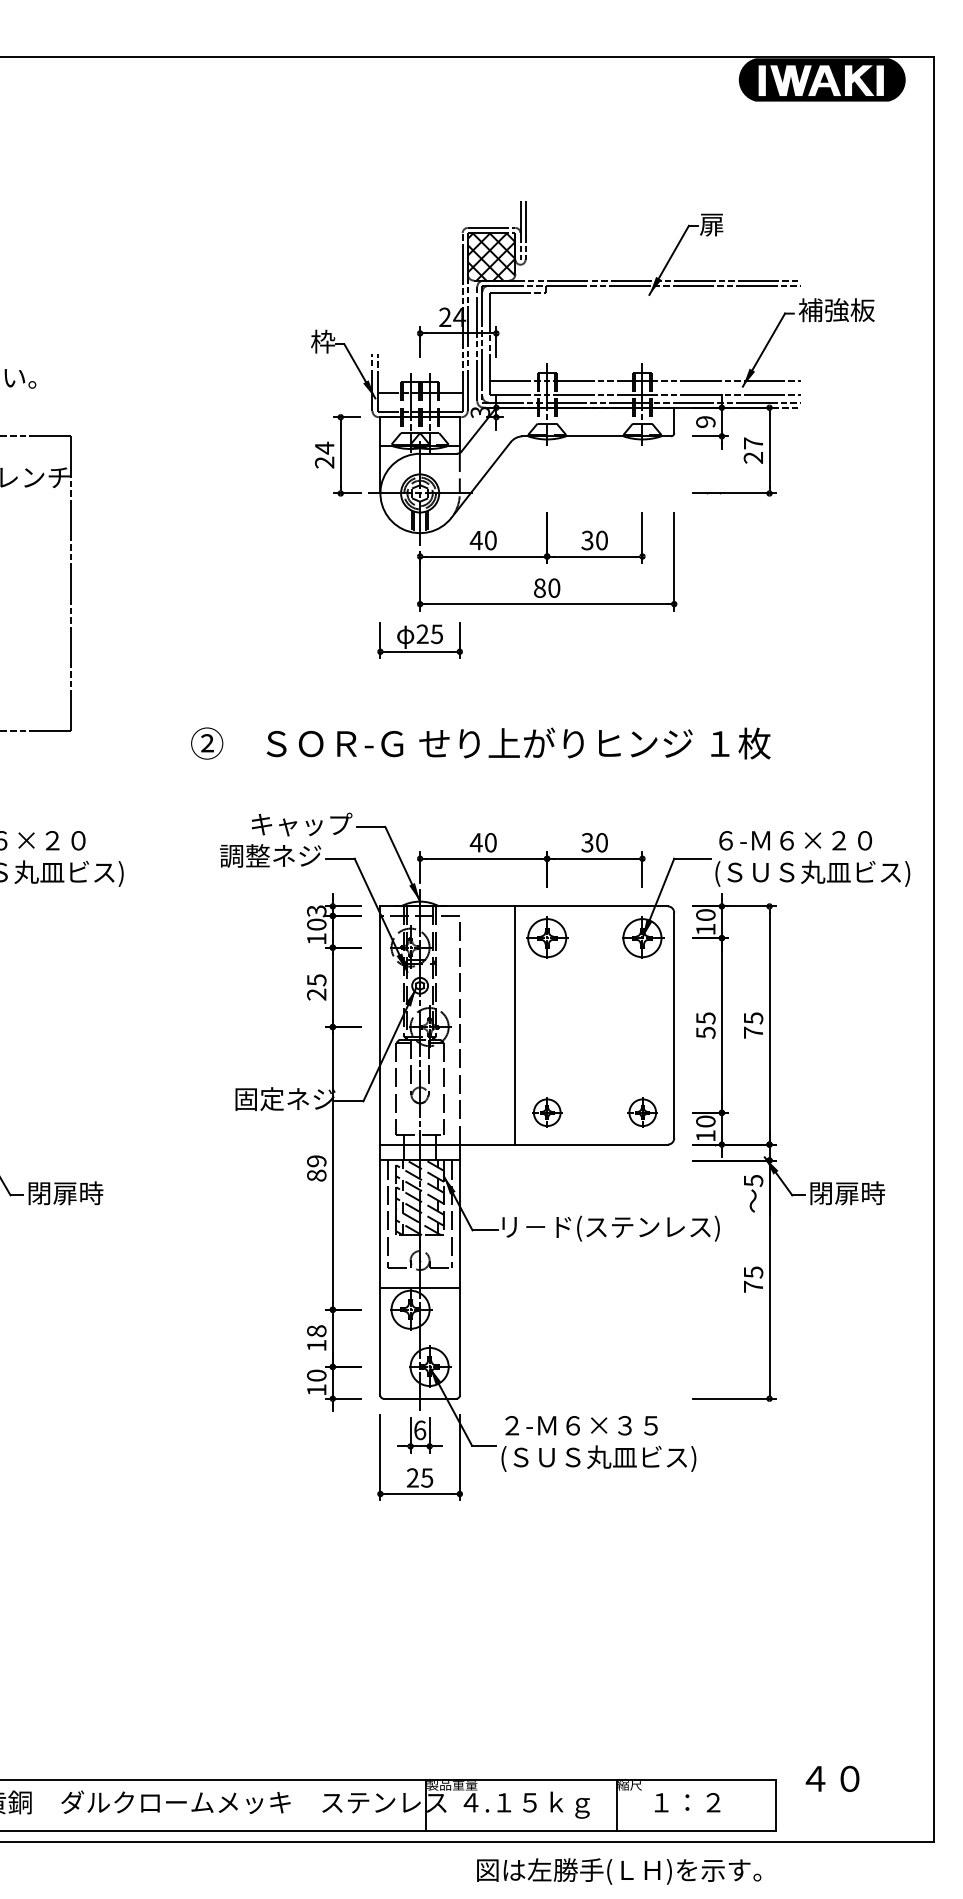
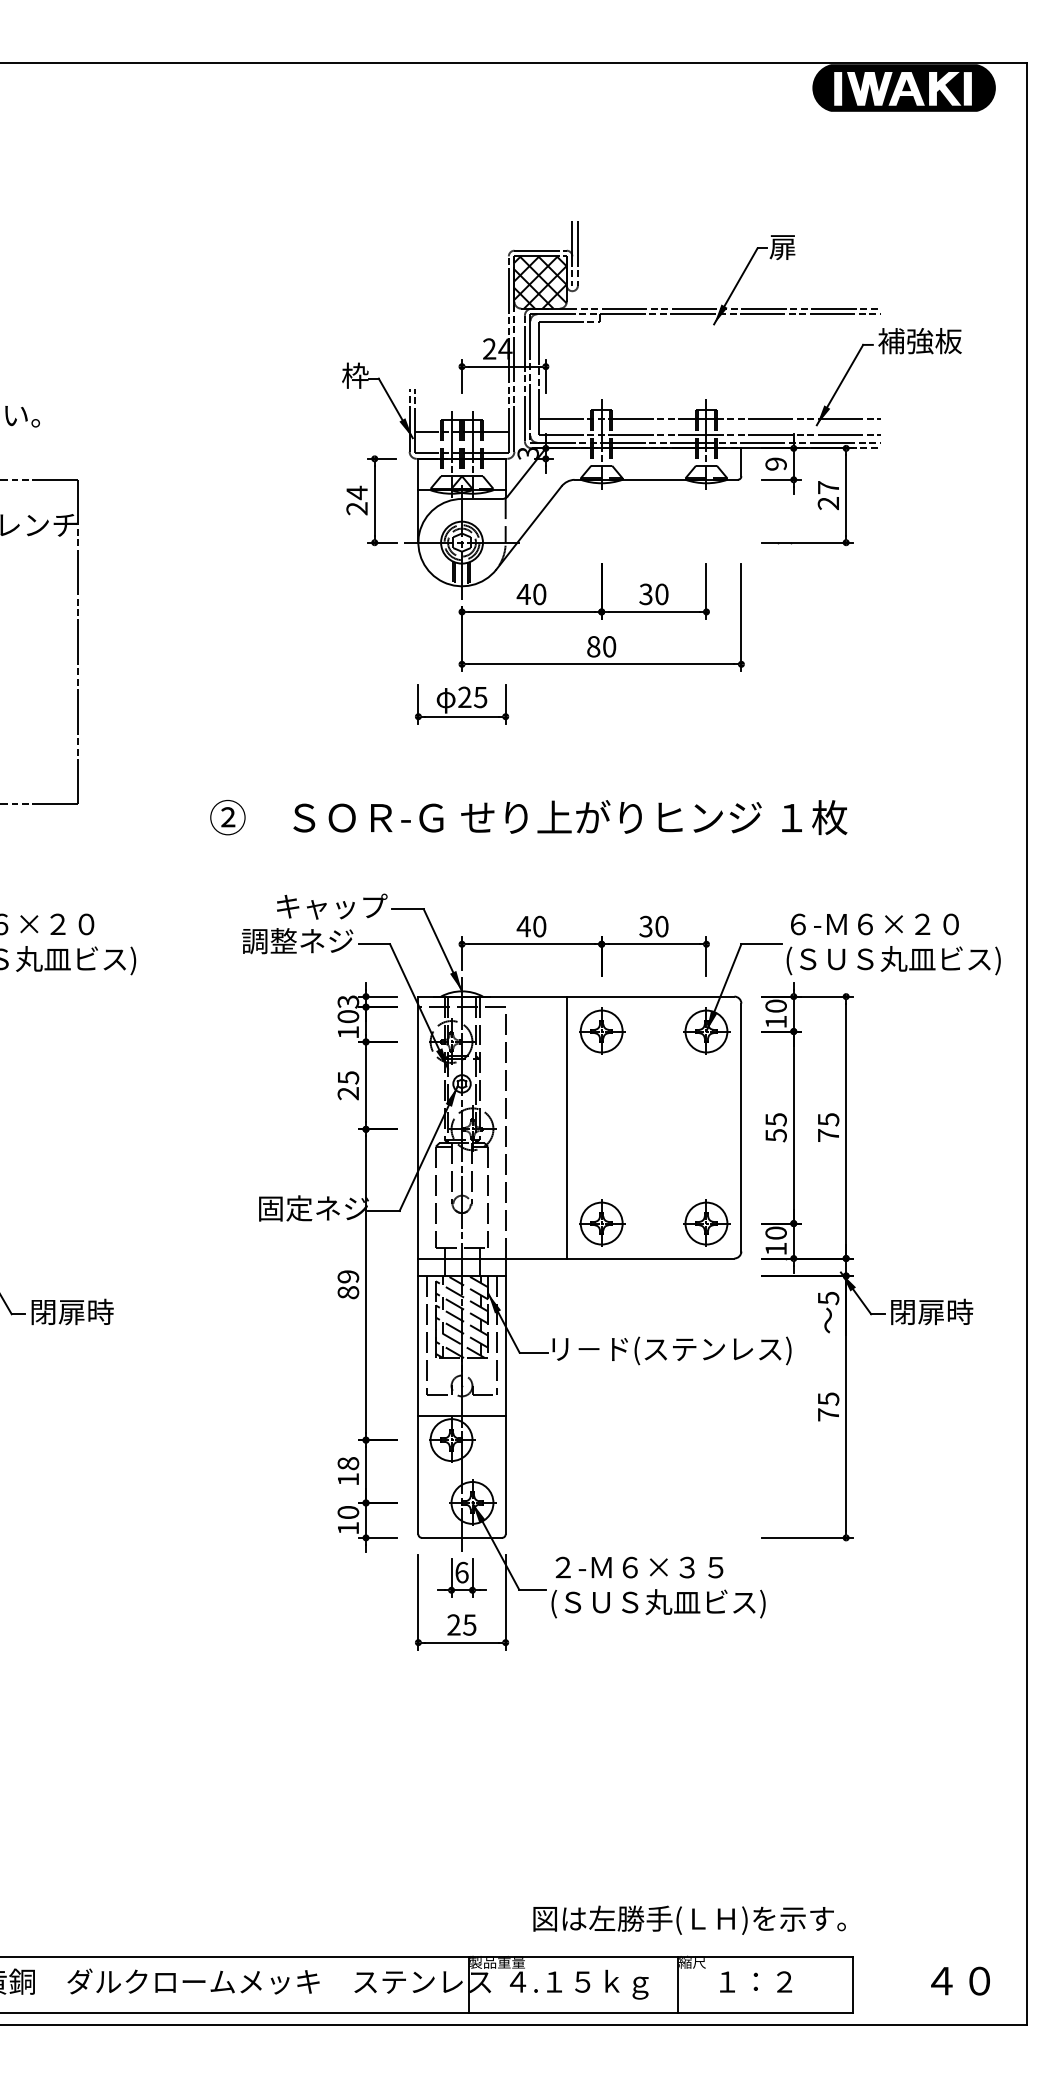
part: (547, 1112) -> (602, 1223), size x1.43
part: (643, 1112) -> (707, 1223), size x1.43
text: (832, 1778) -> (960, 1980), moved
text: (619, 1871) -> (690, 1920), moved

